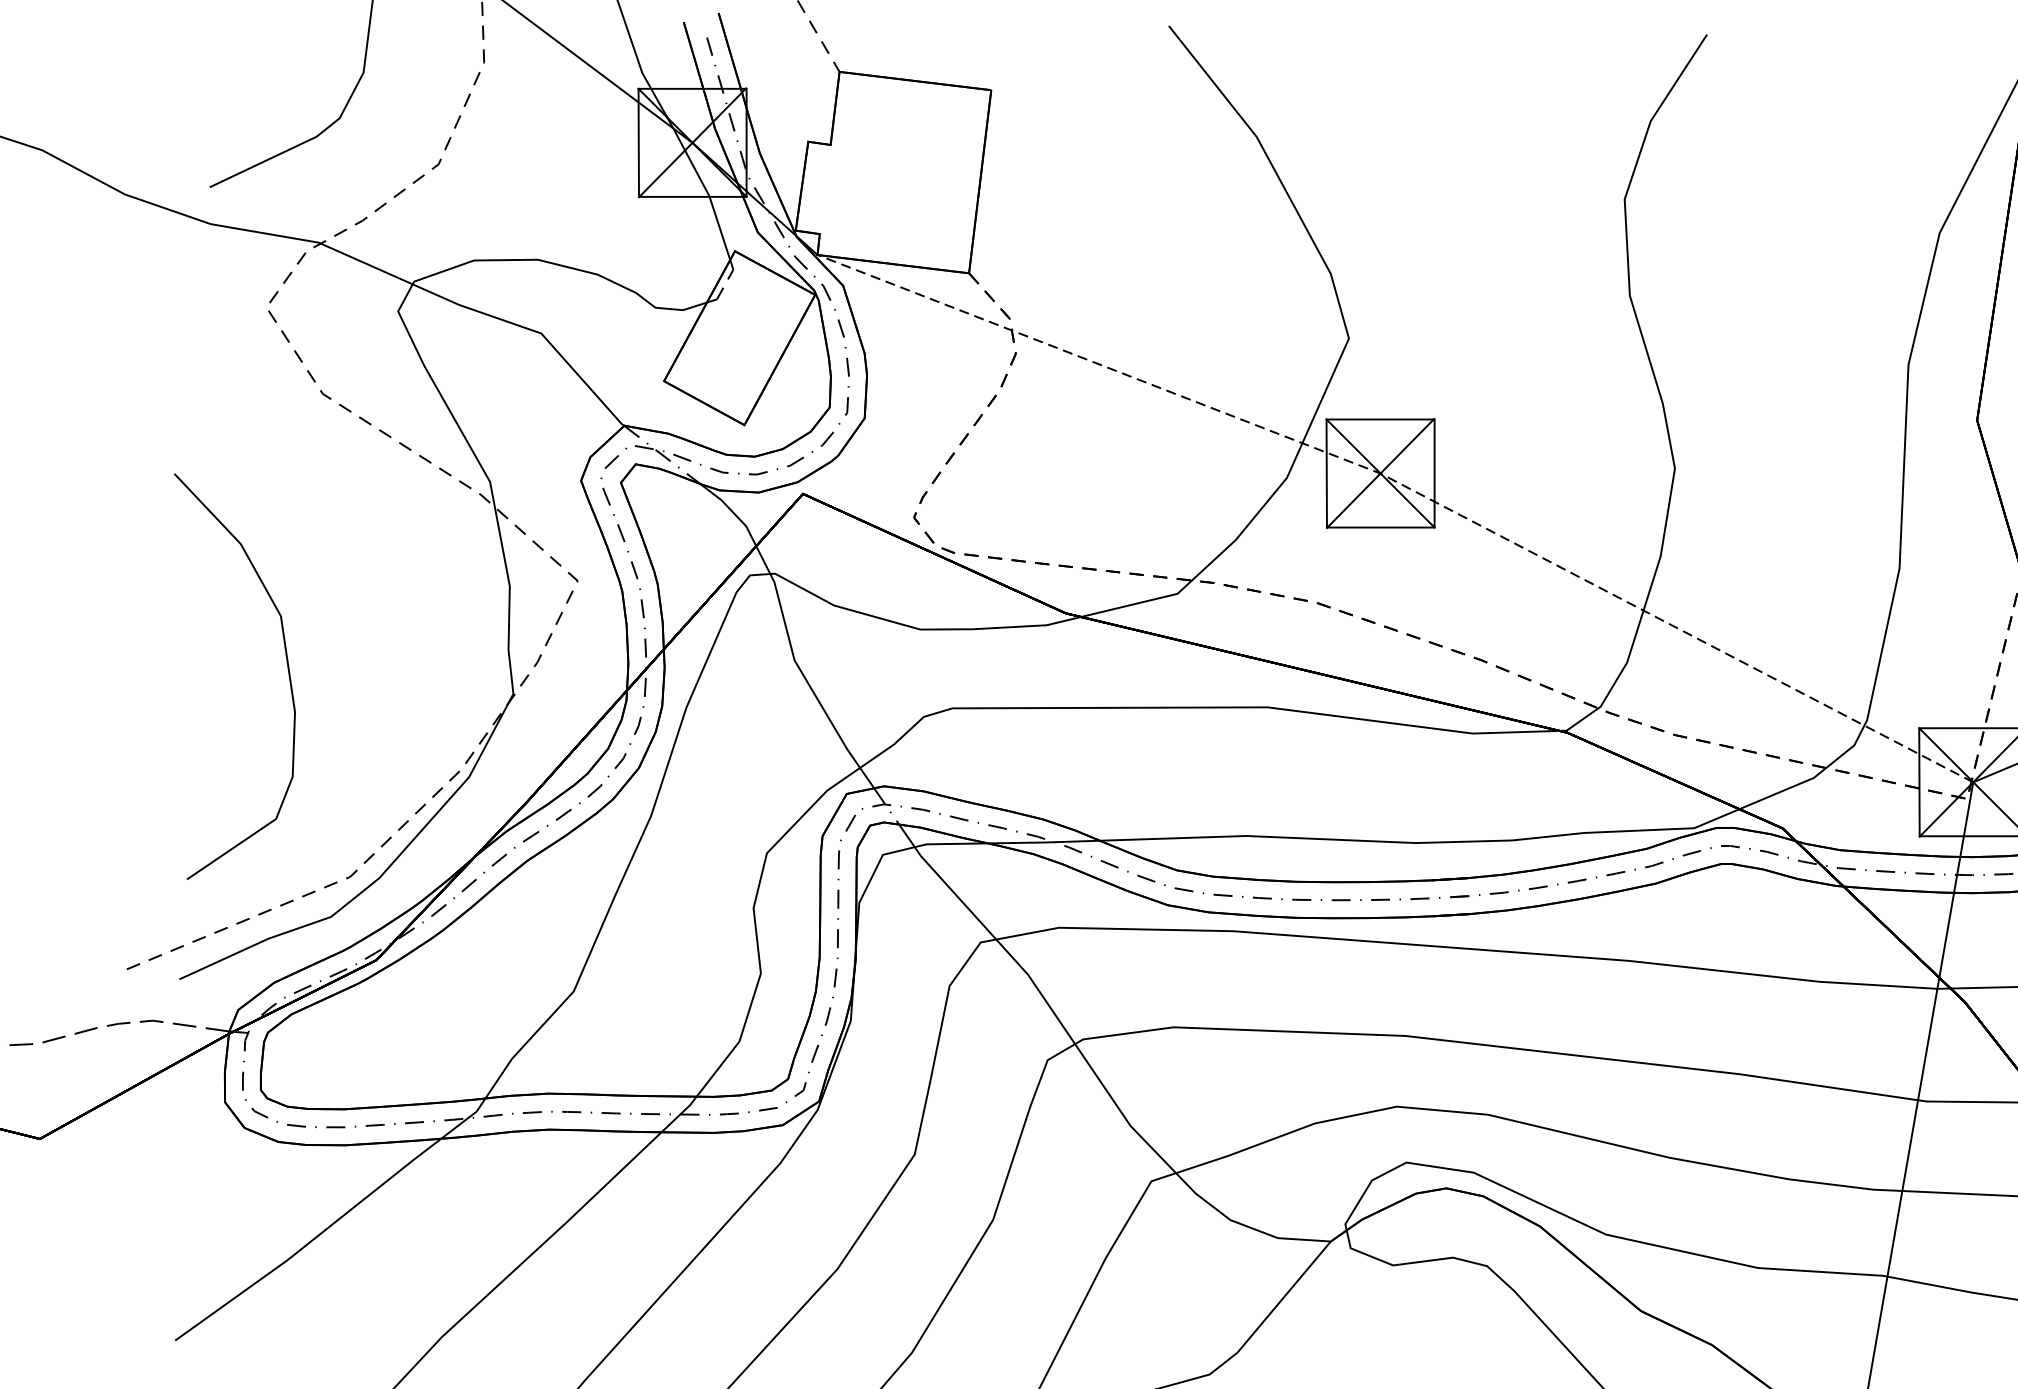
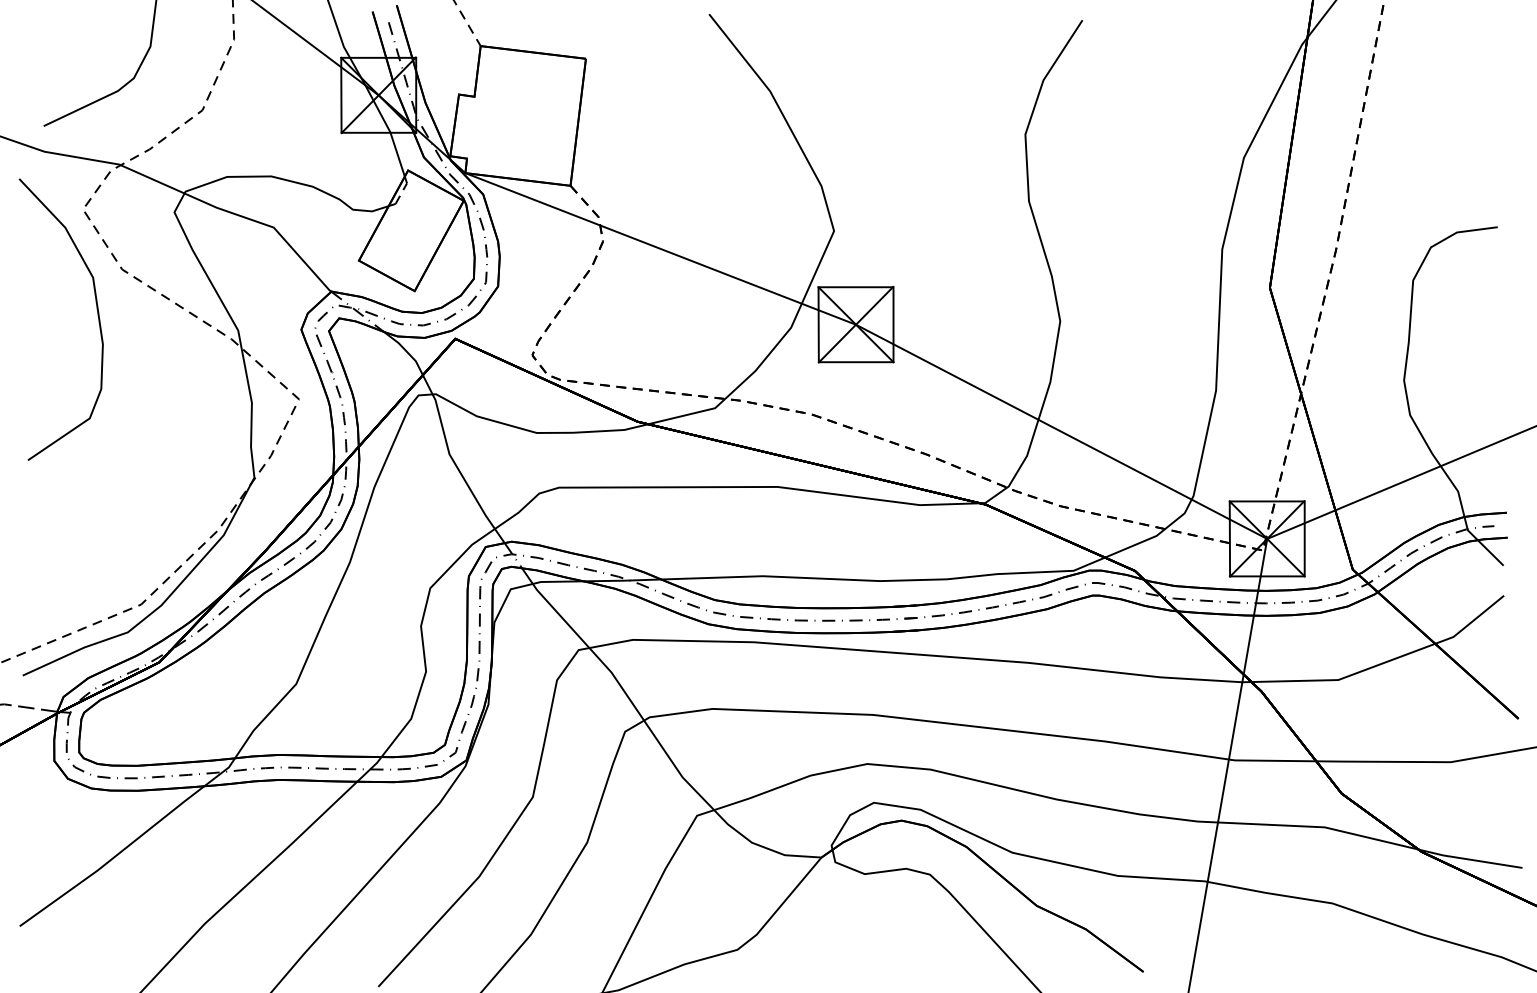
line: (1407, 487) -> (874, 334), dashed -> solid
curve: (287, 672) -> (97, 316), moved

